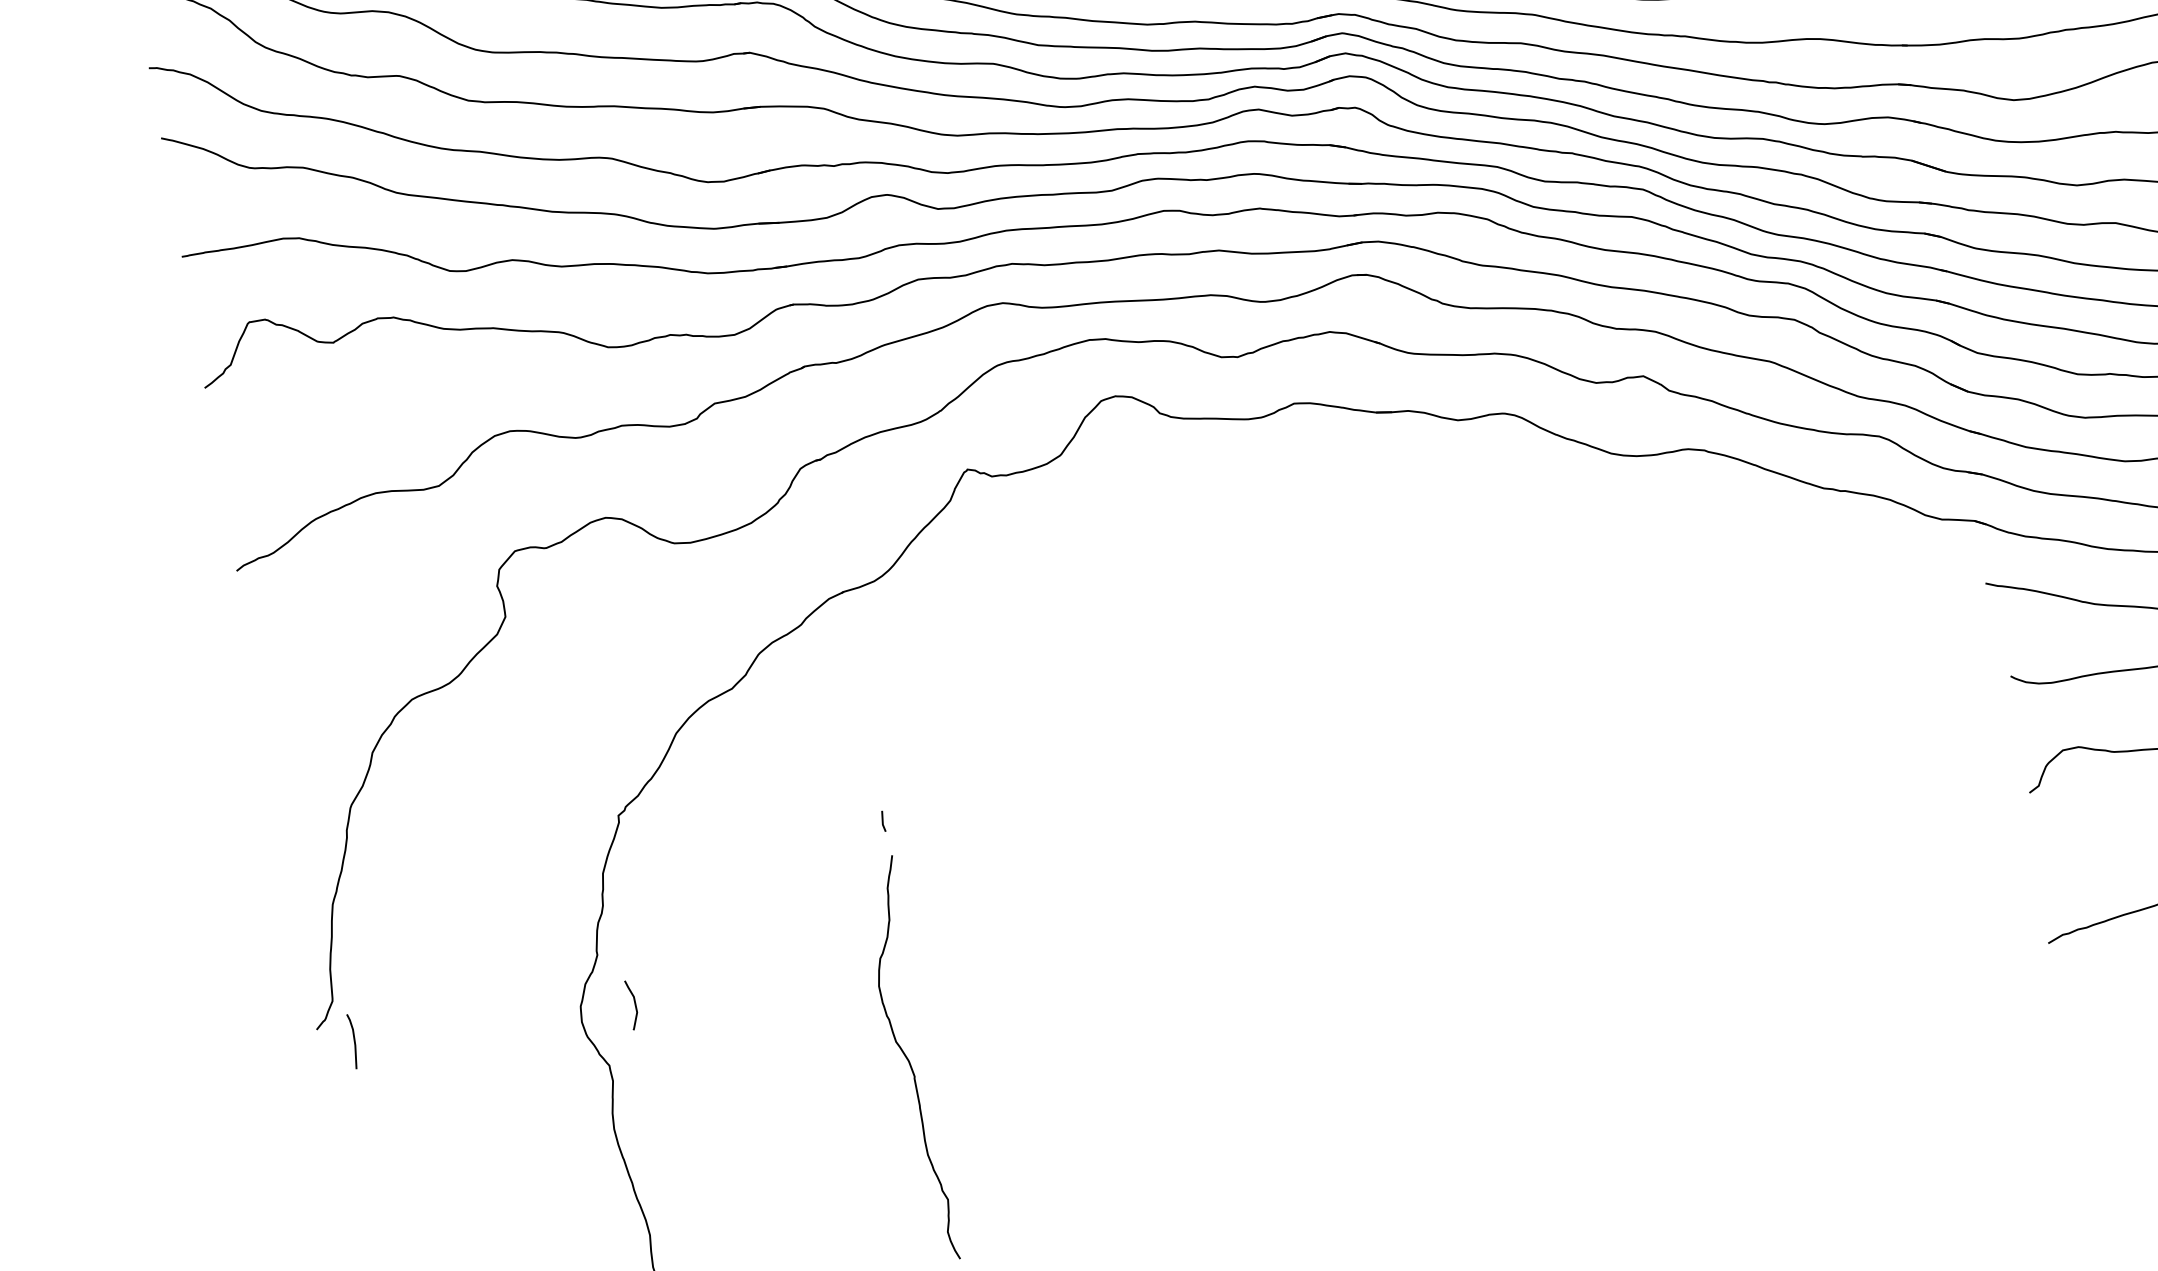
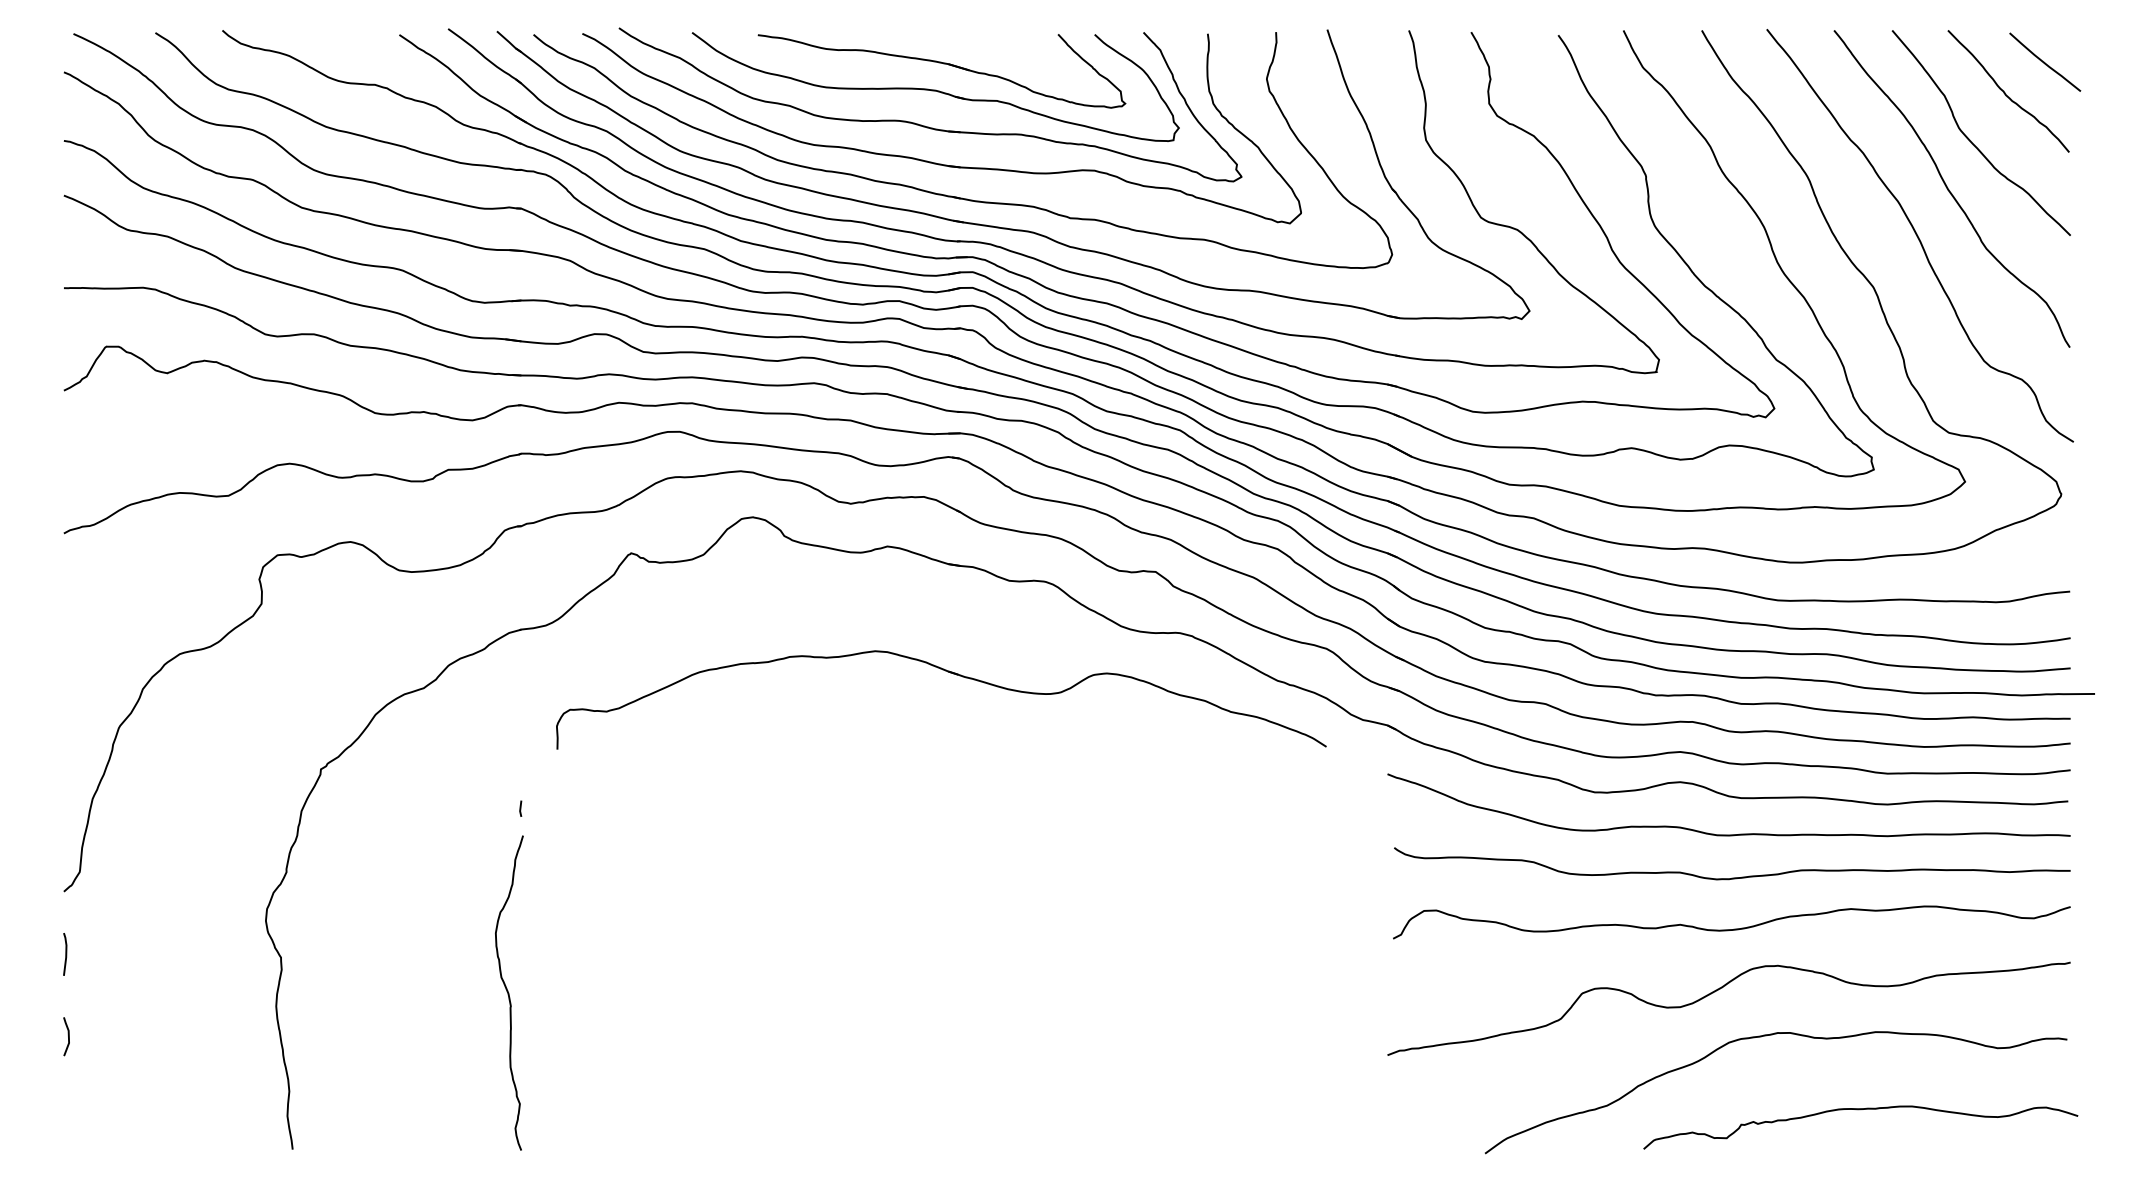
part: (1403, 552) -> (950, 673), added
curve: (634, 1004) -> (68, 1036), moved
line: (353, 1041) -> (65, 954), moved

